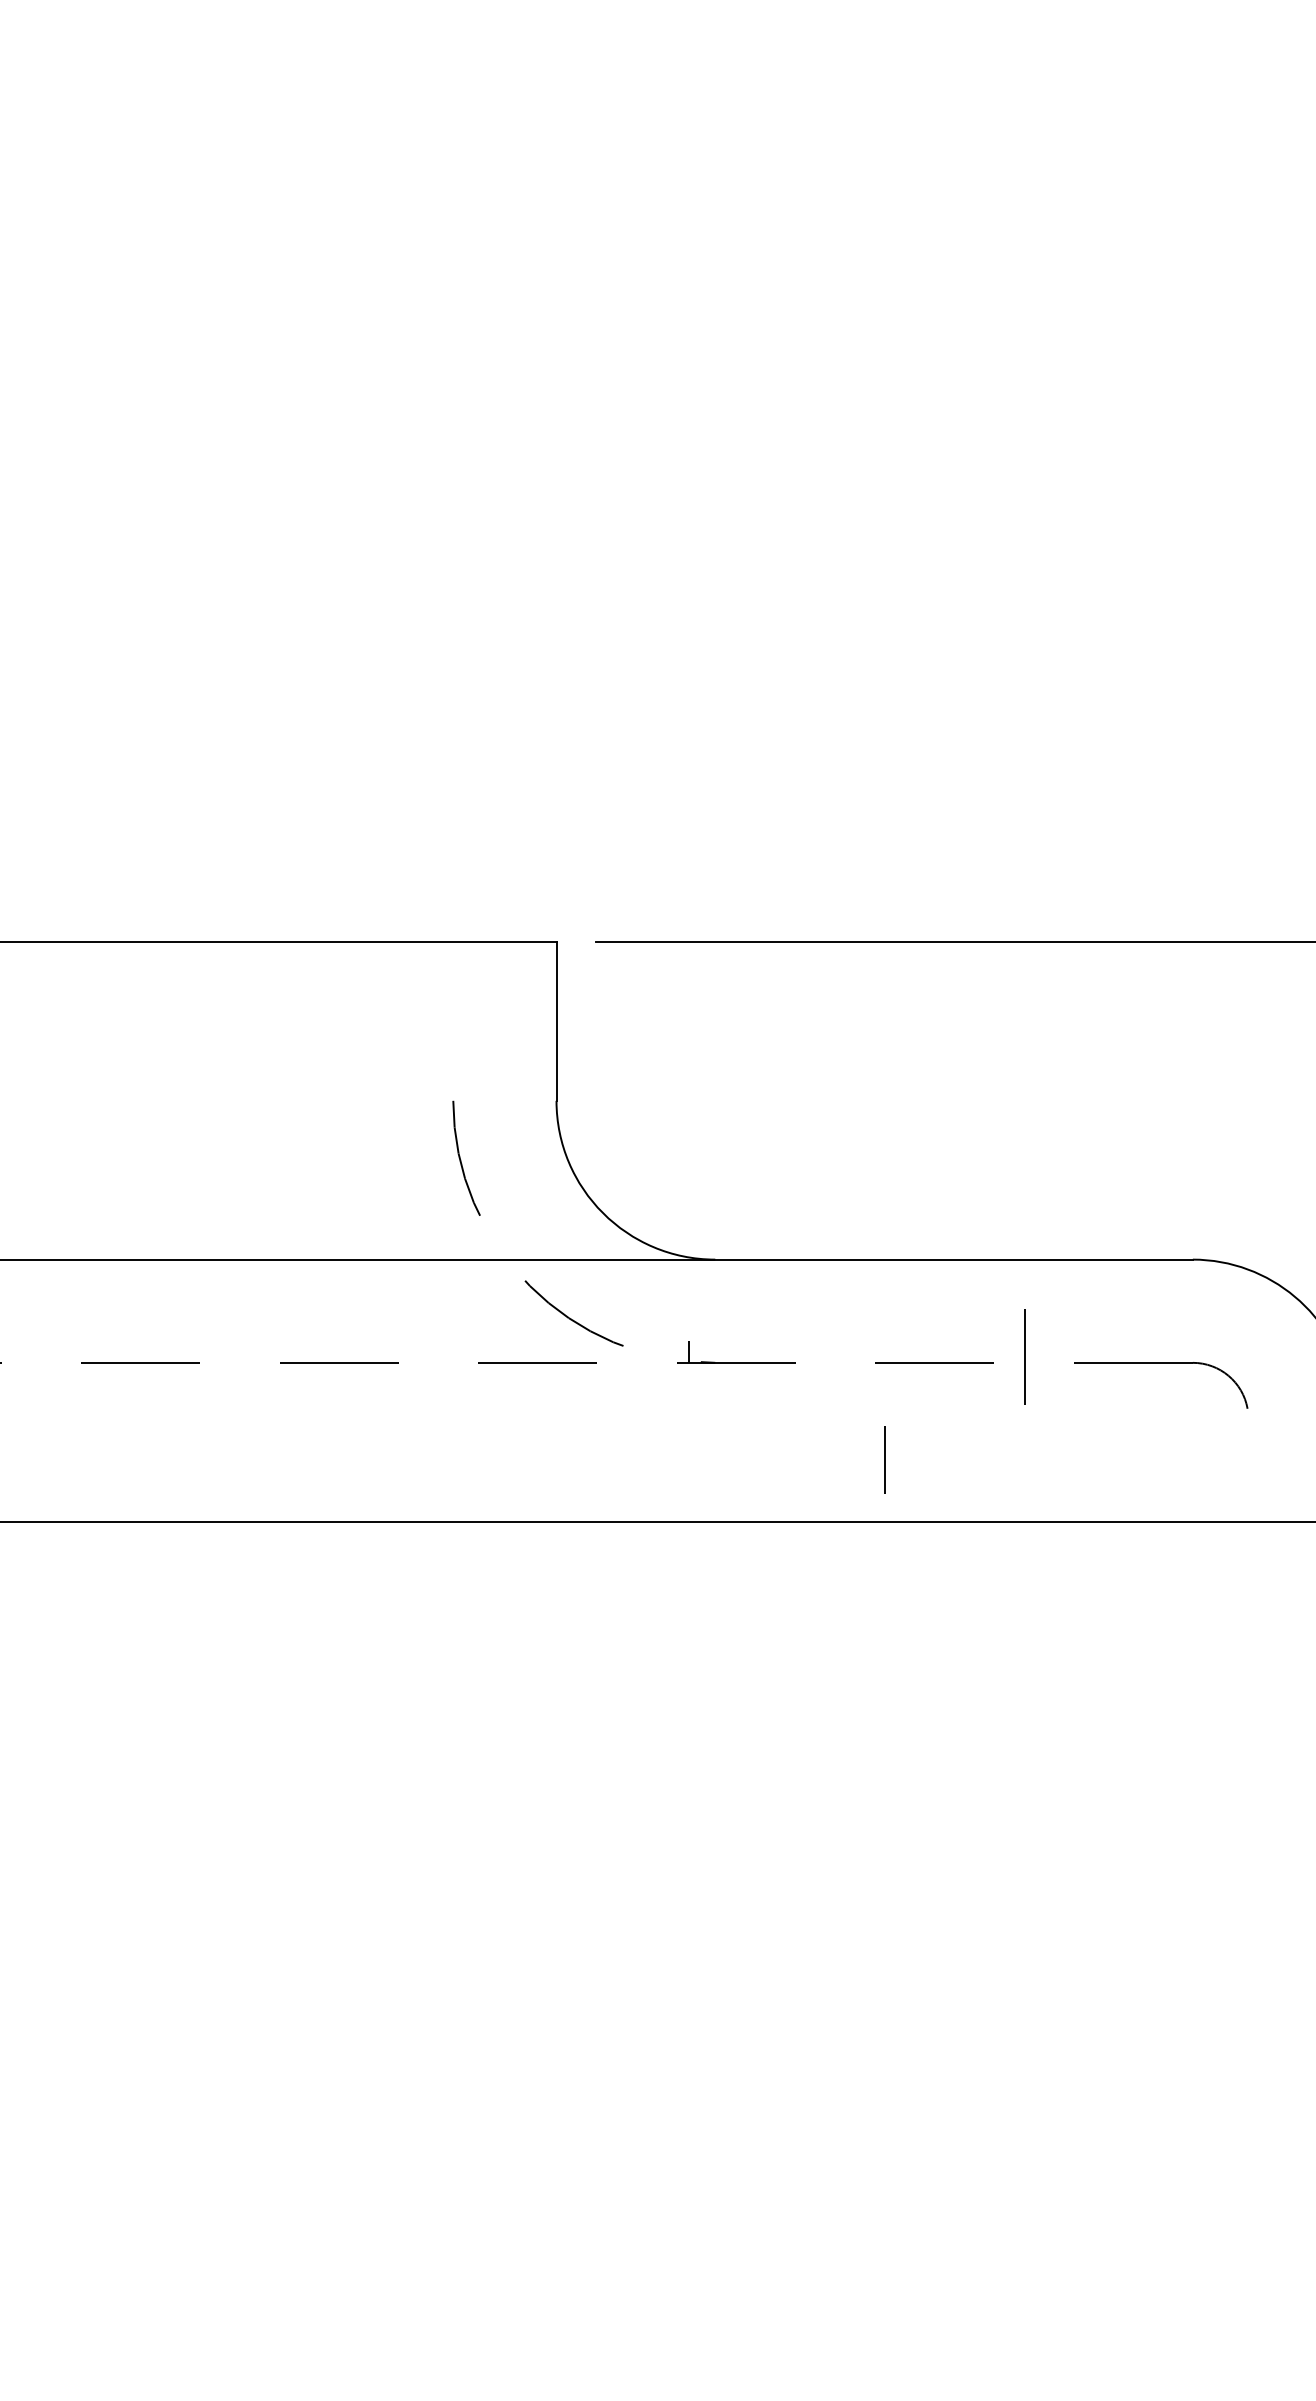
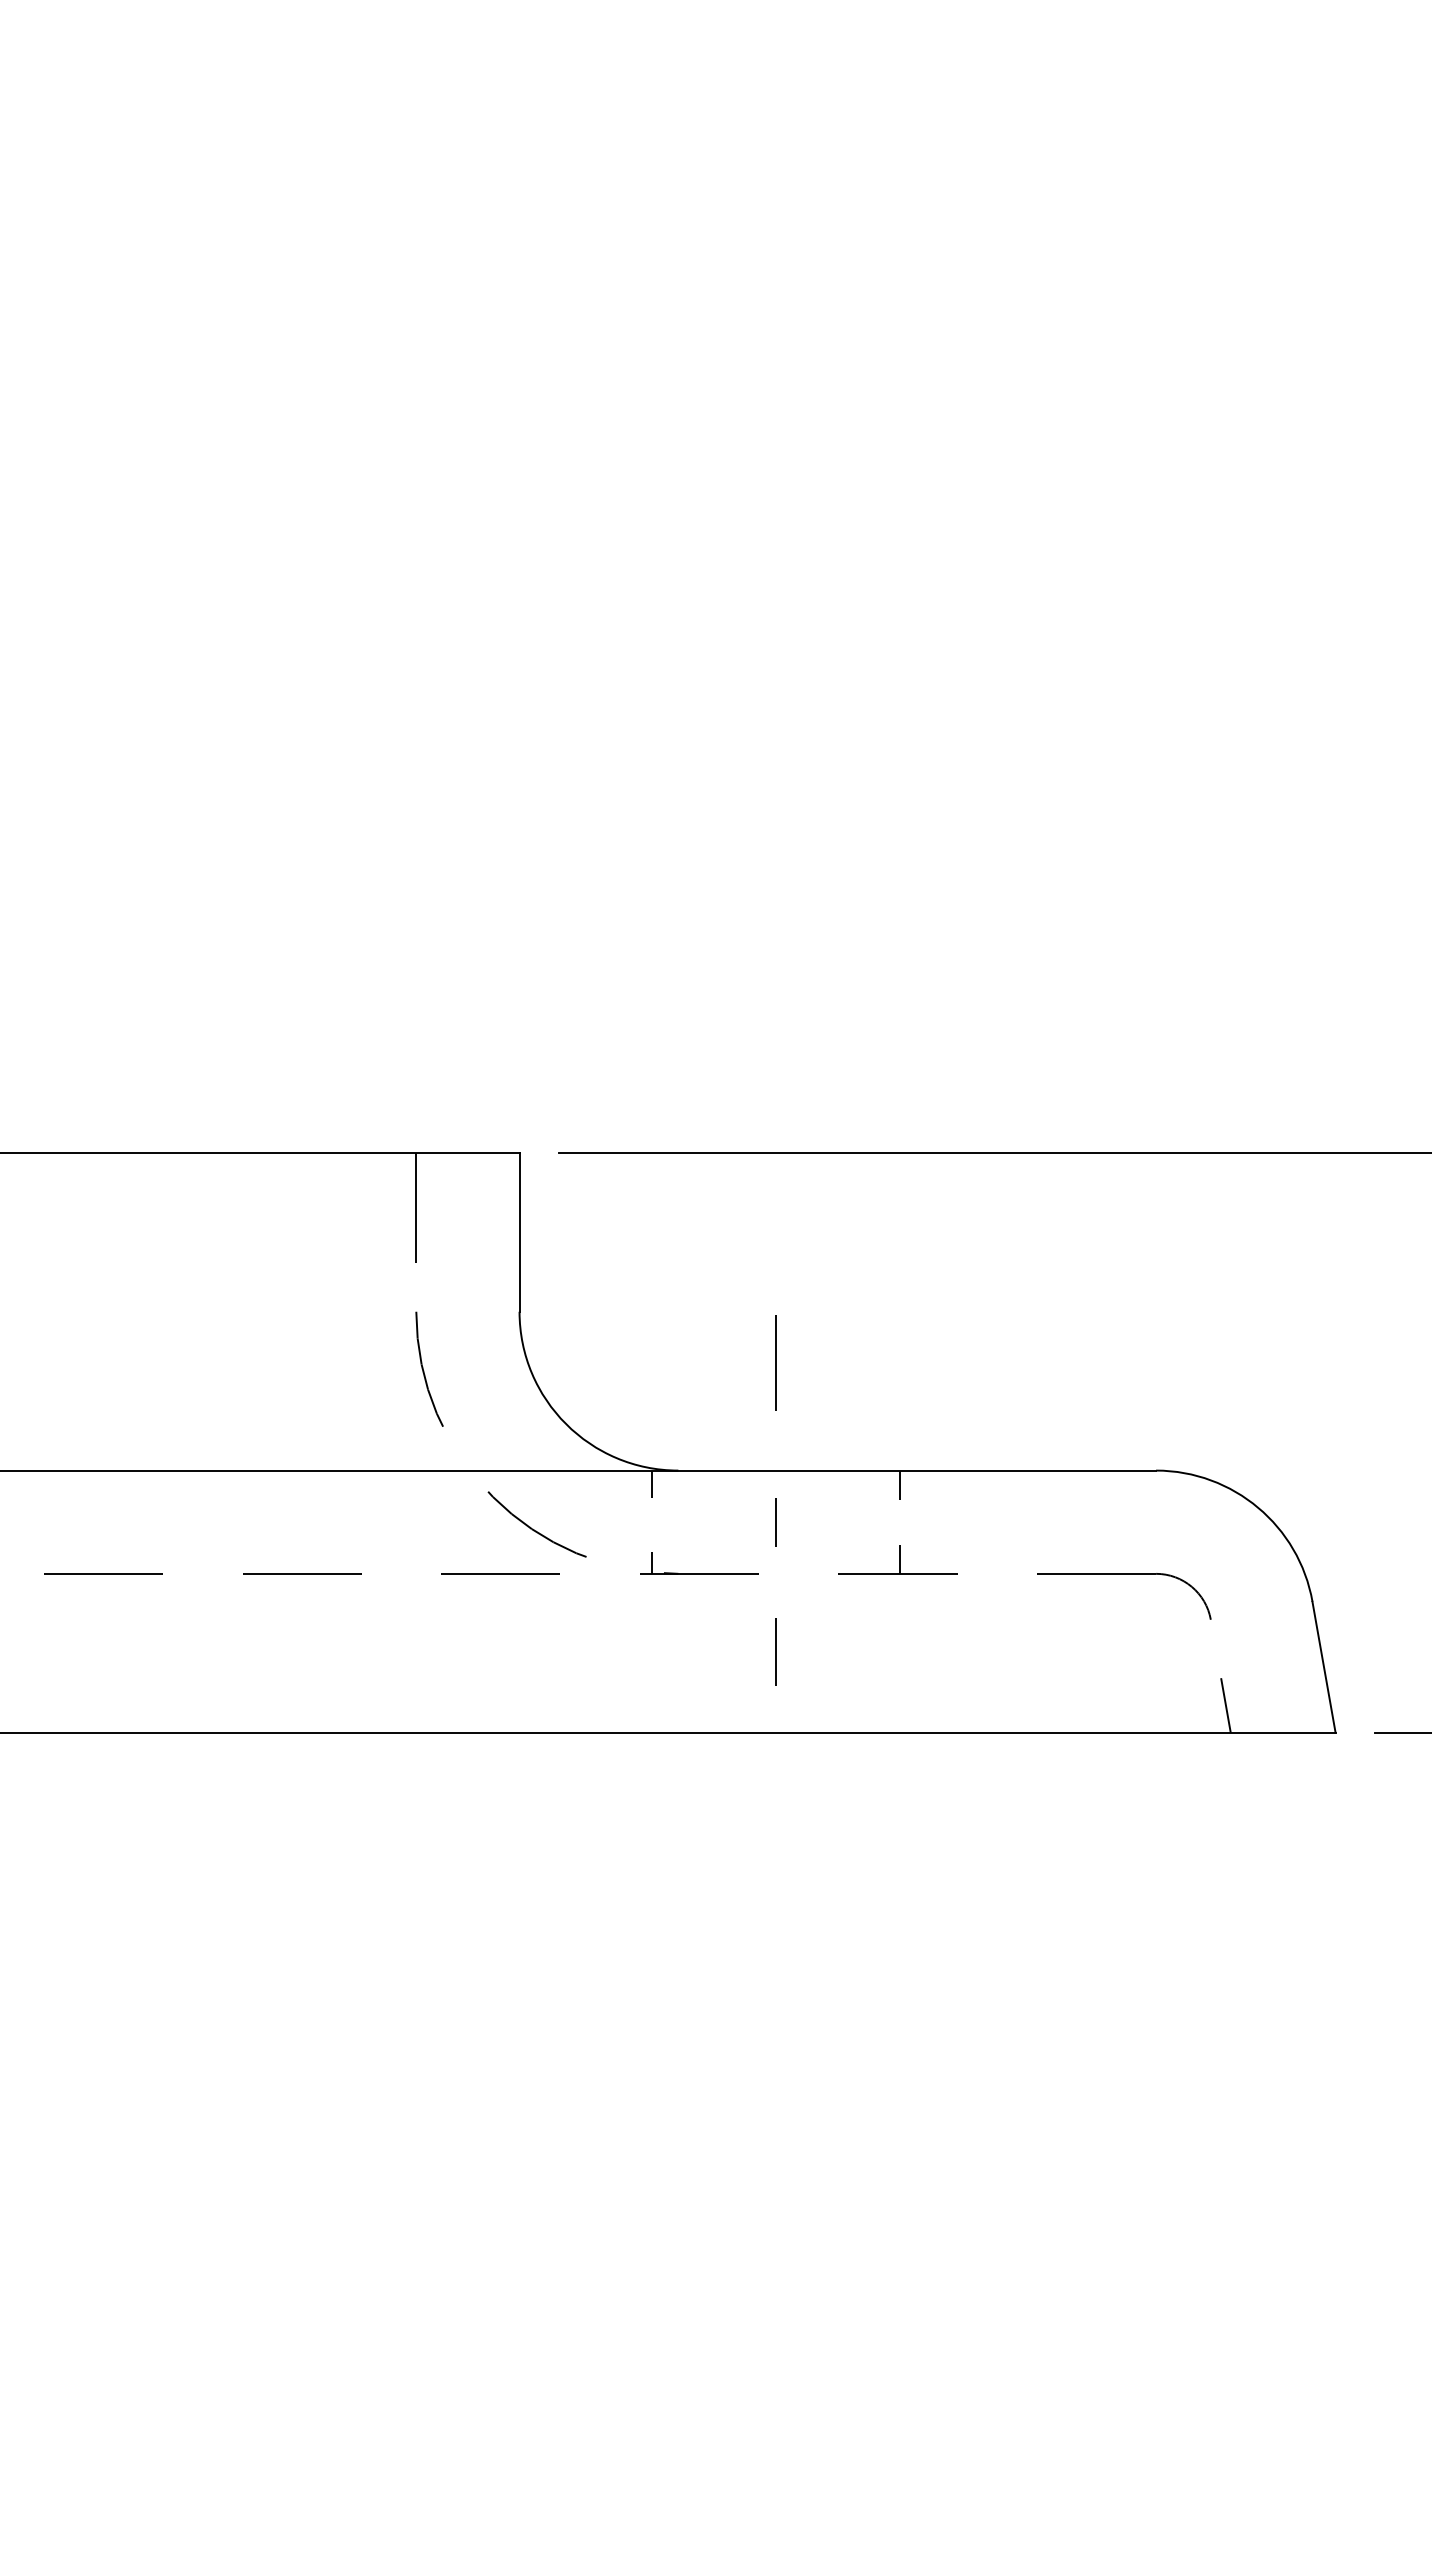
line: (453, 996) -> (416, 1207), added
line: (688, 1272) -> (651, 1483), added
line: (936, 1273) -> (899, 1484), added
line: (812, 1310) -> (775, 1521), added
line: (936, 1347) -> (899, 1558), added
line: (1024, 1356) -> (775, 1362), moved
line: (884, 1459) -> (775, 1651), moved
line: (1262, 1494) -> (1225, 1705), added

